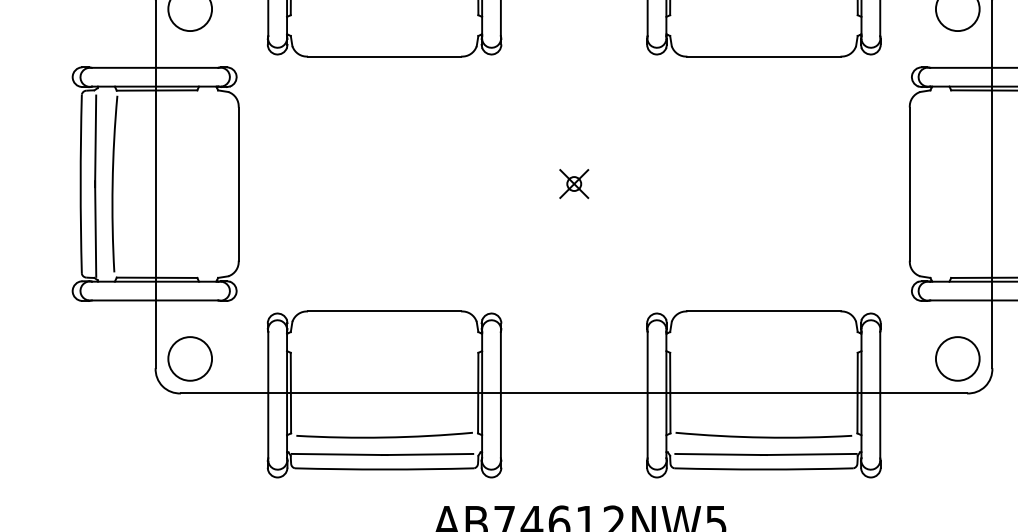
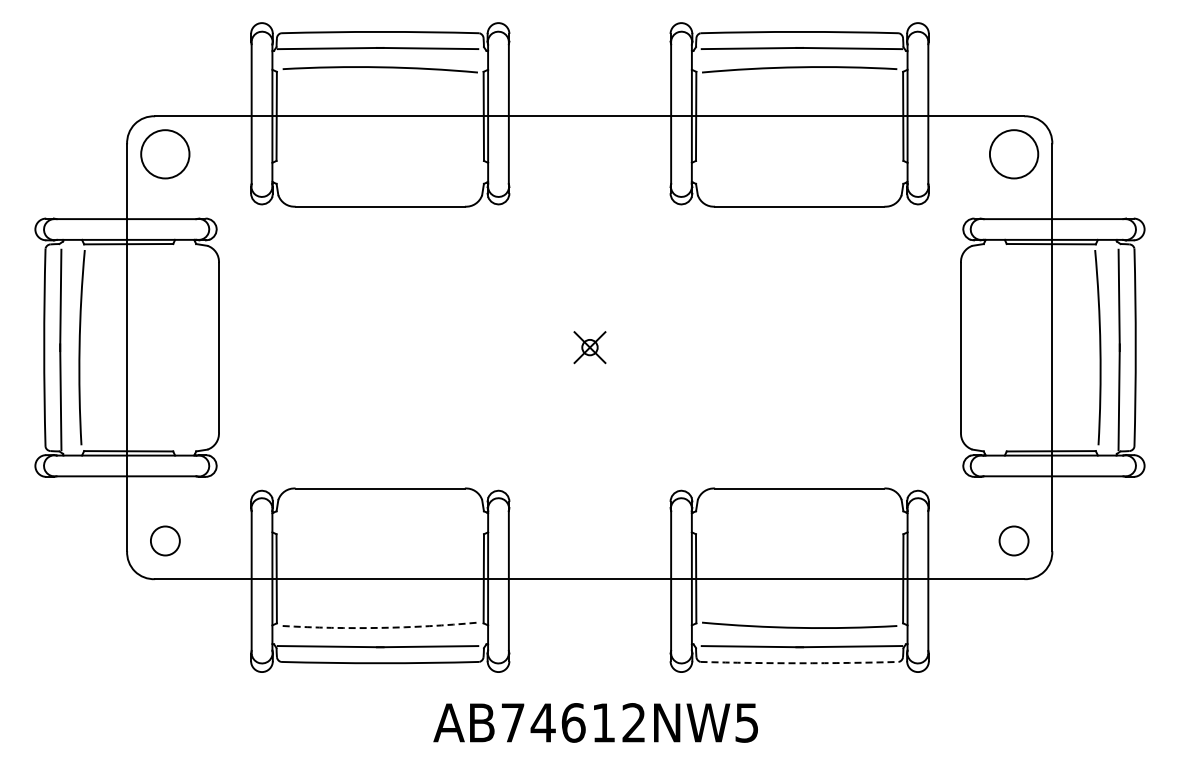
circle: (190, 358) -> (165, 540), size x0.6
circle: (957, 358) -> (1013, 540), size x0.6
arc: (384, 437) -> (380, 627), solid -> dashed
arc: (763, 469) -> (799, 663), solid -> dashed

